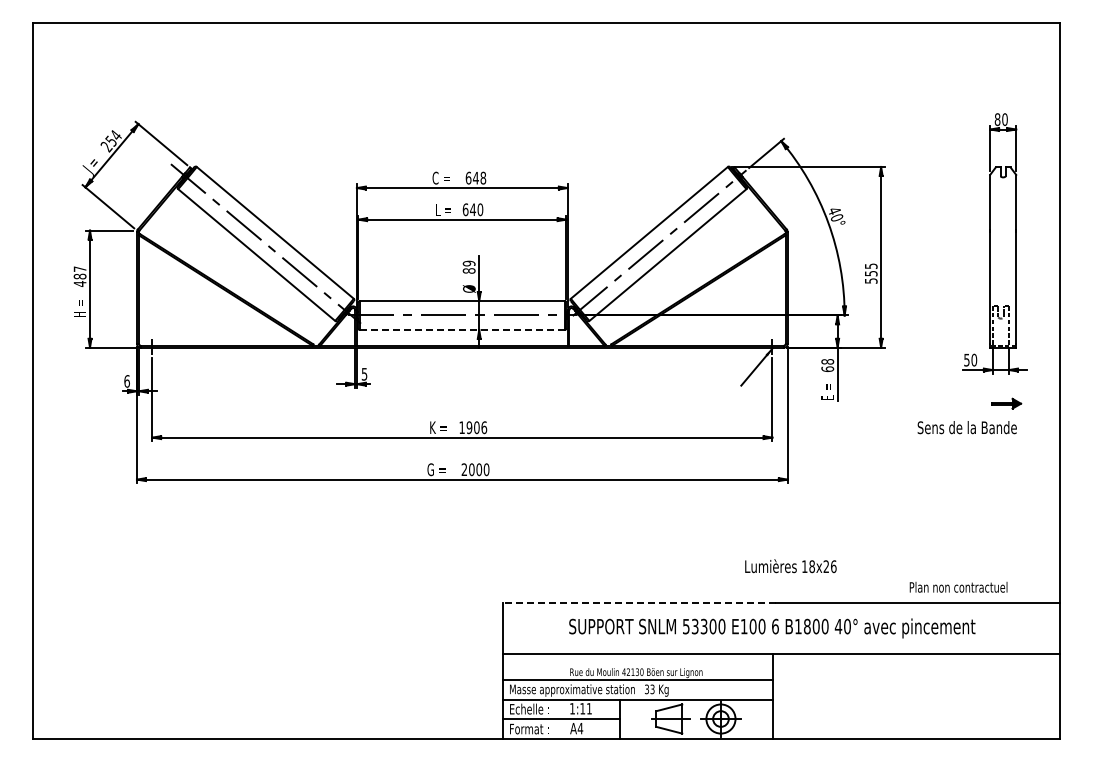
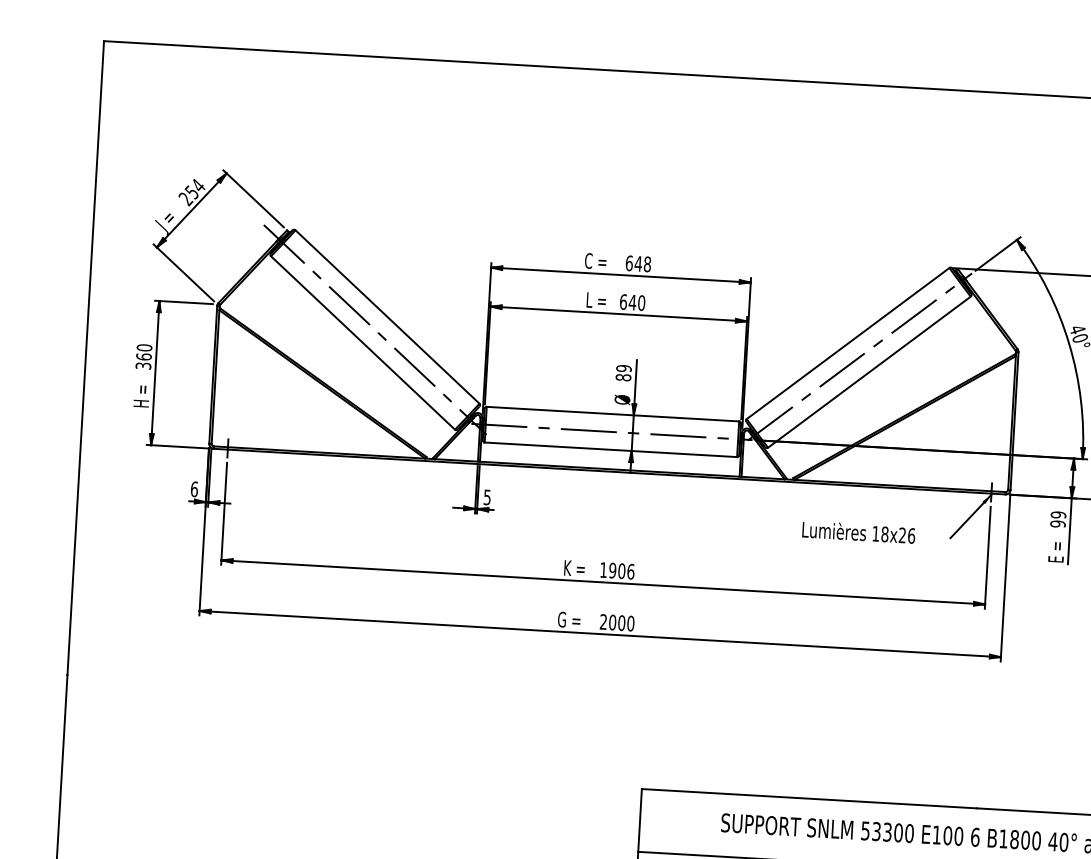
text: (79, 276) -> (143, 356), 487 -> 360
line: (462, 329) -> (611, 449), dashed -> solid
text: (827, 365) -> (1058, 519), 68 -> 99
text: (790, 566) -> (858, 532), moved
line: (638, 603) -> (808, 799), dashed -> solid

